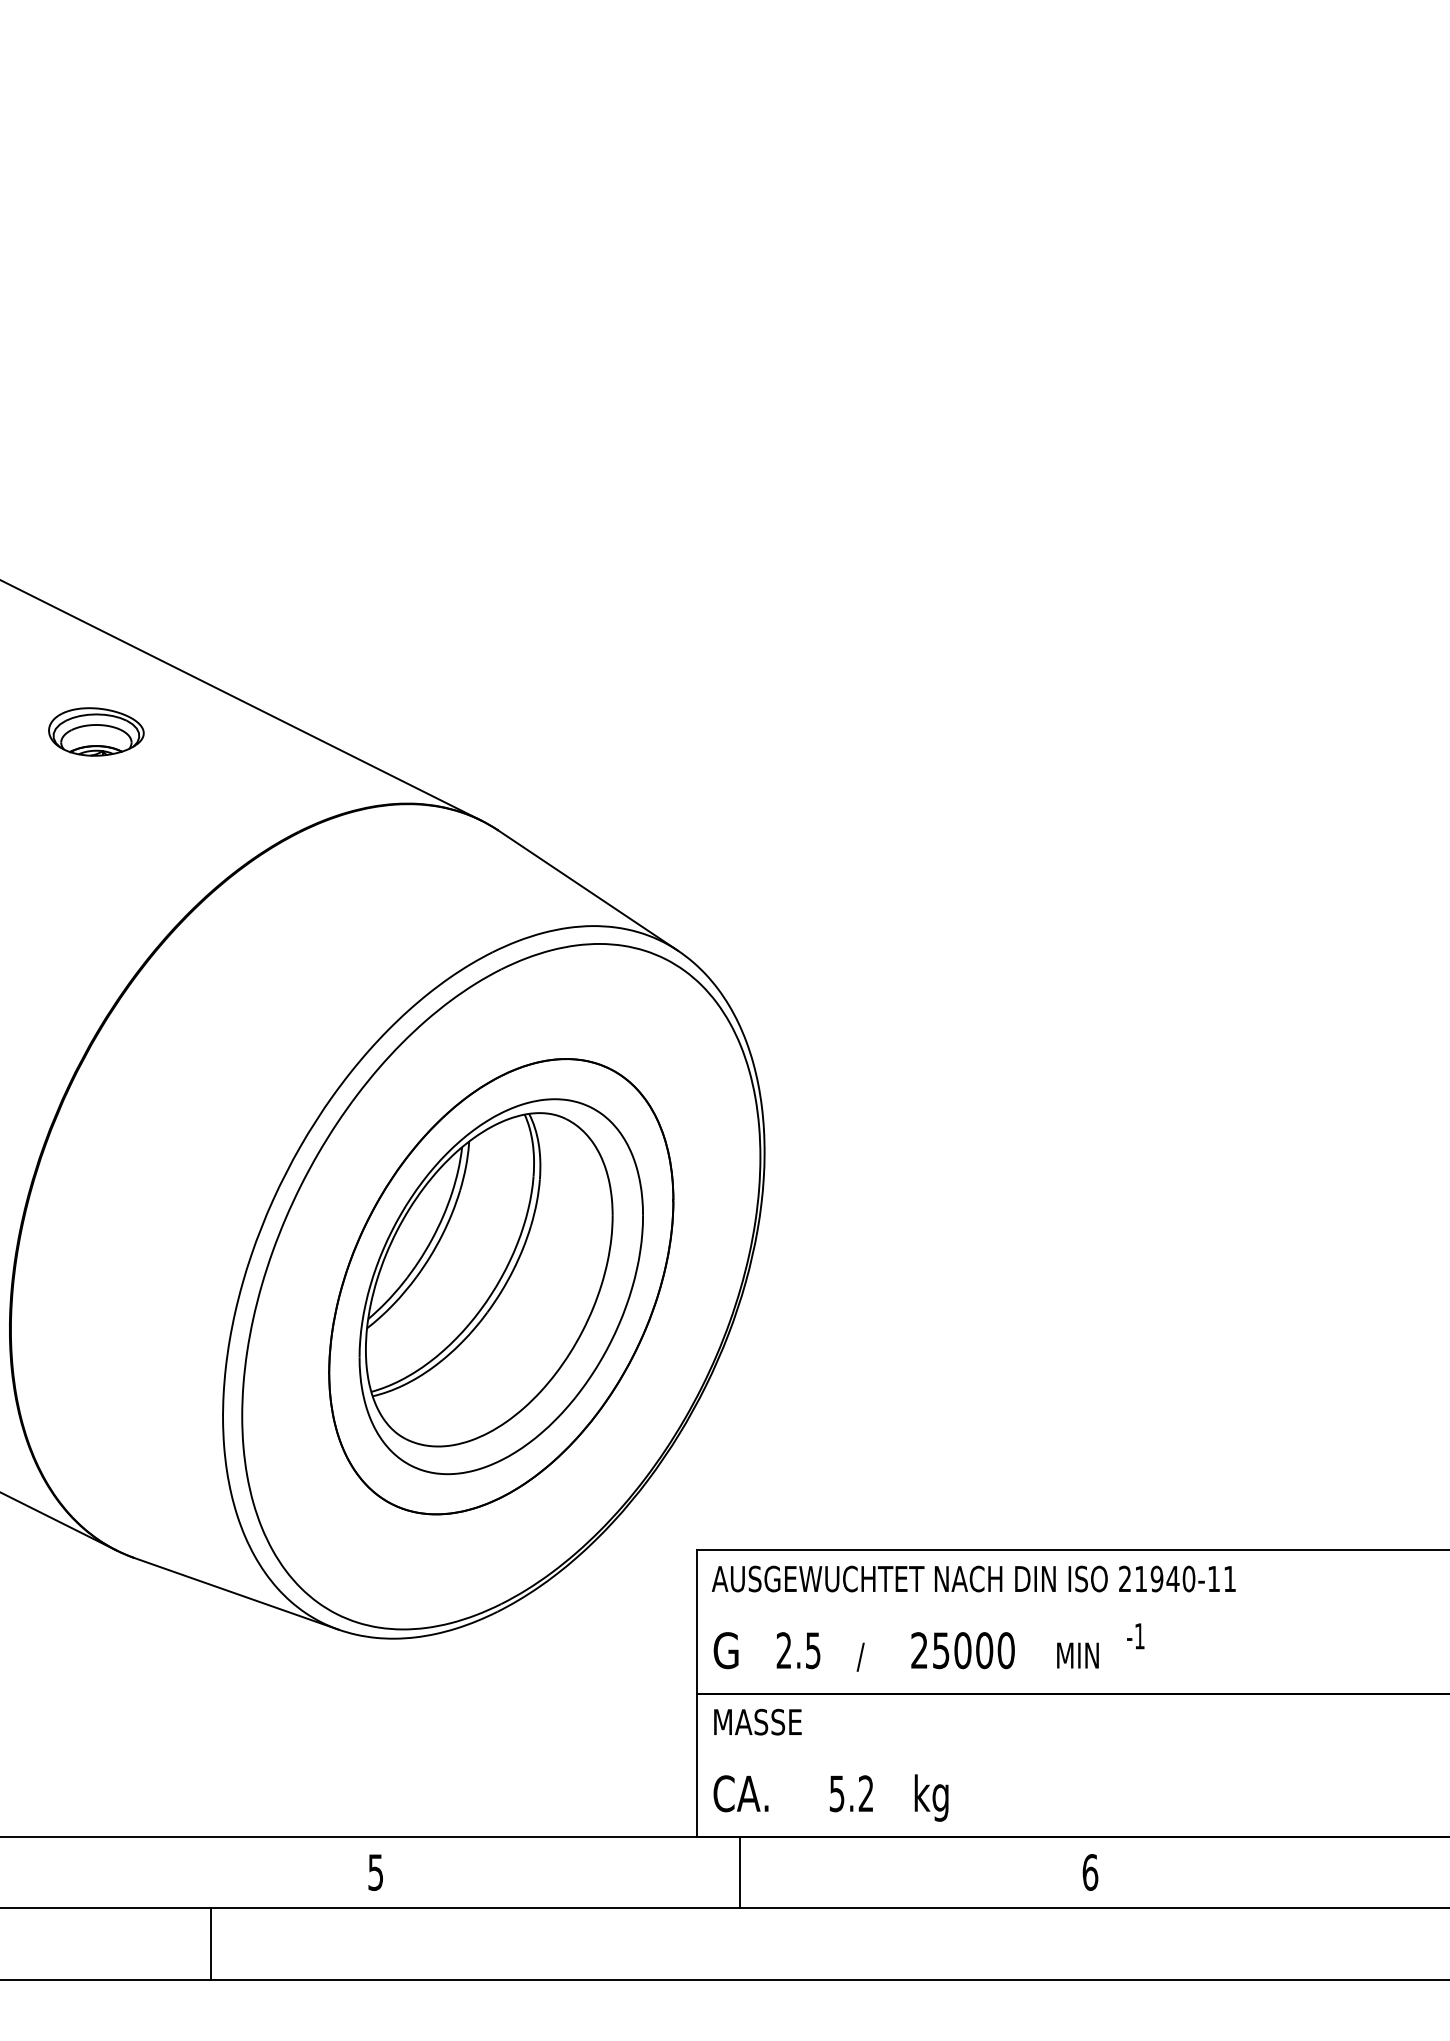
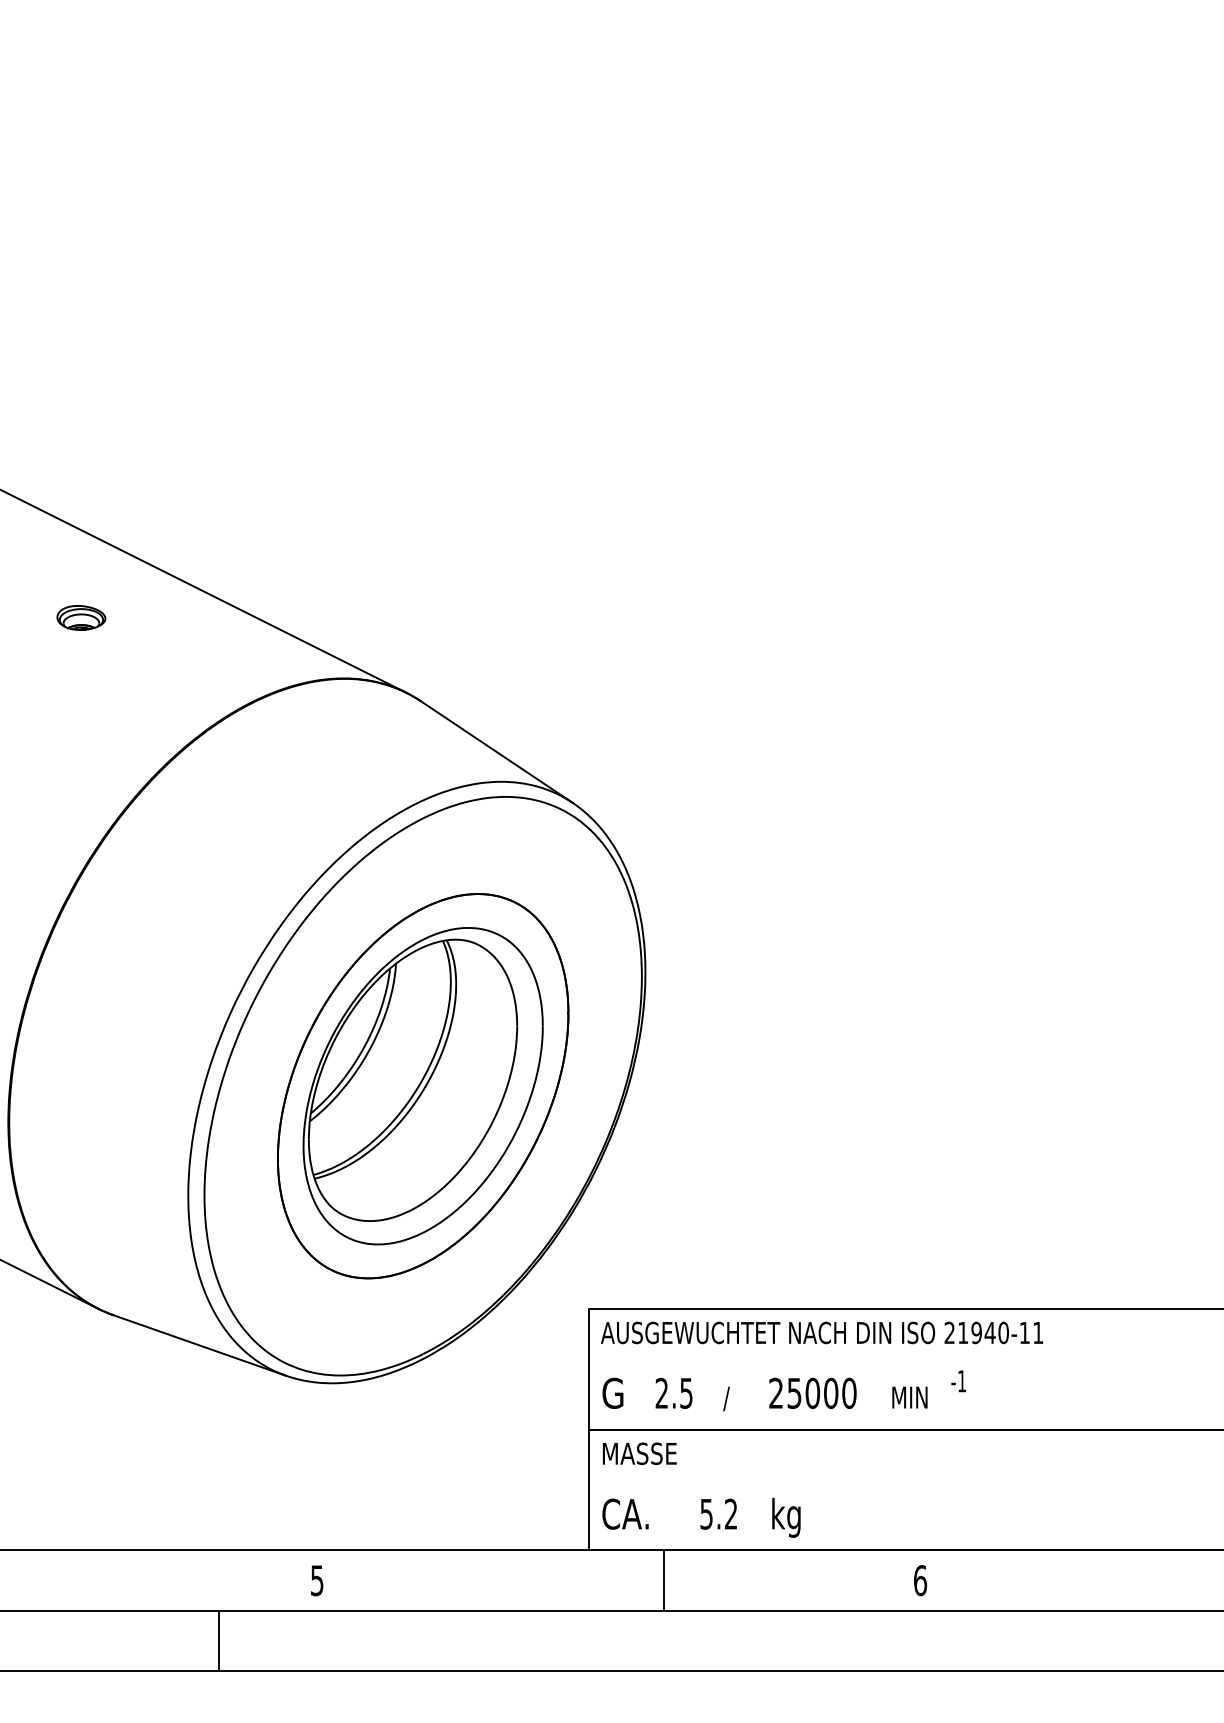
part: (96, 731) -> (81, 617), size x0.6
line: (739, 1872) -> (663, 1580), moved
line: (210, 1943) -> (218, 1640), moved

